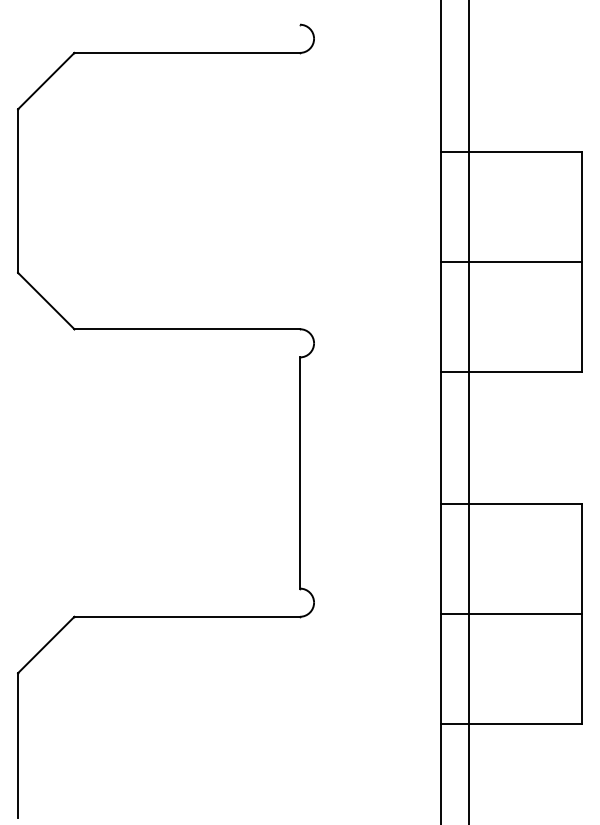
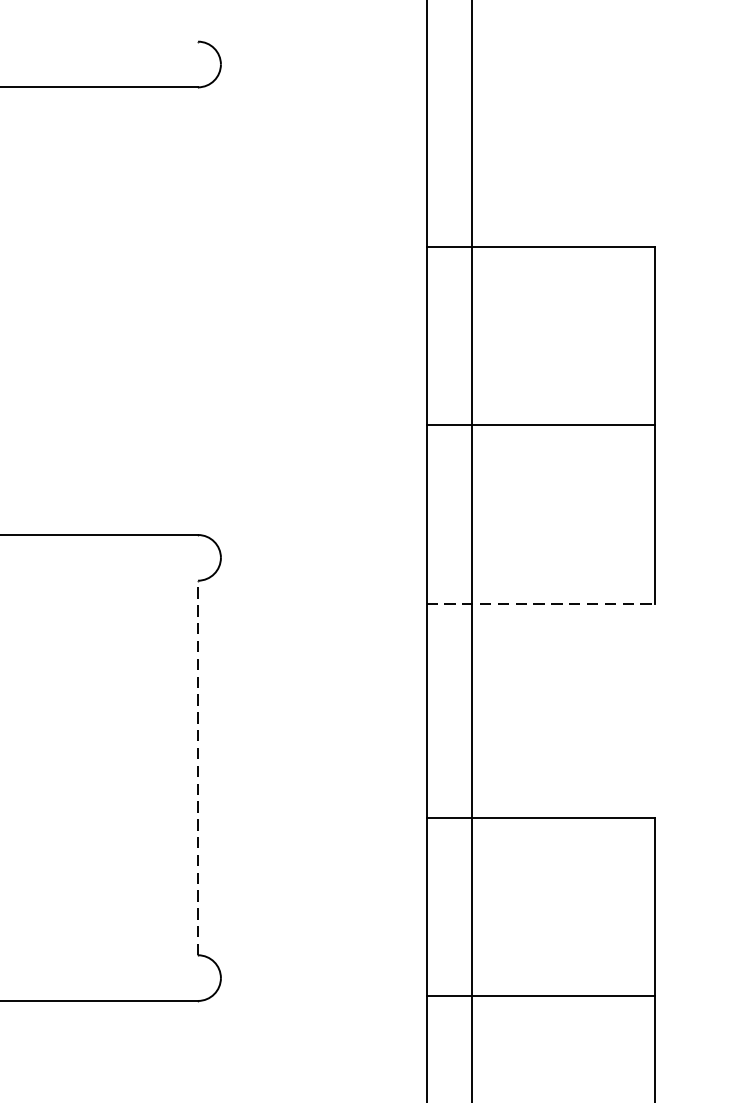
line: (511, 371) -> (540, 603), solid -> dashed
line: (300, 473) -> (198, 768), solid -> dashed

